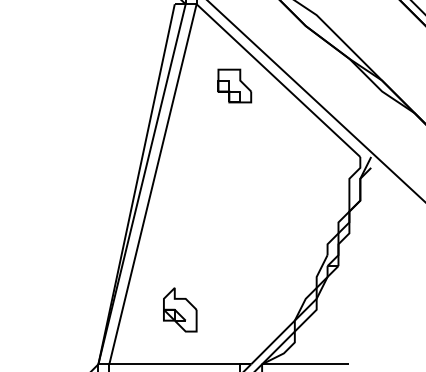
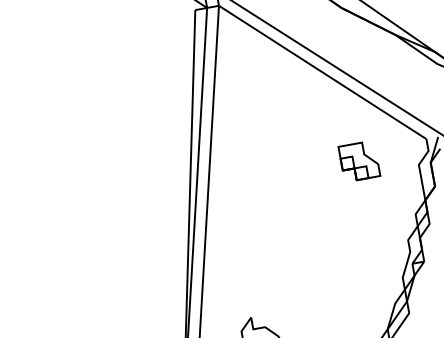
part: (234, 85) -> (358, 160), moved

